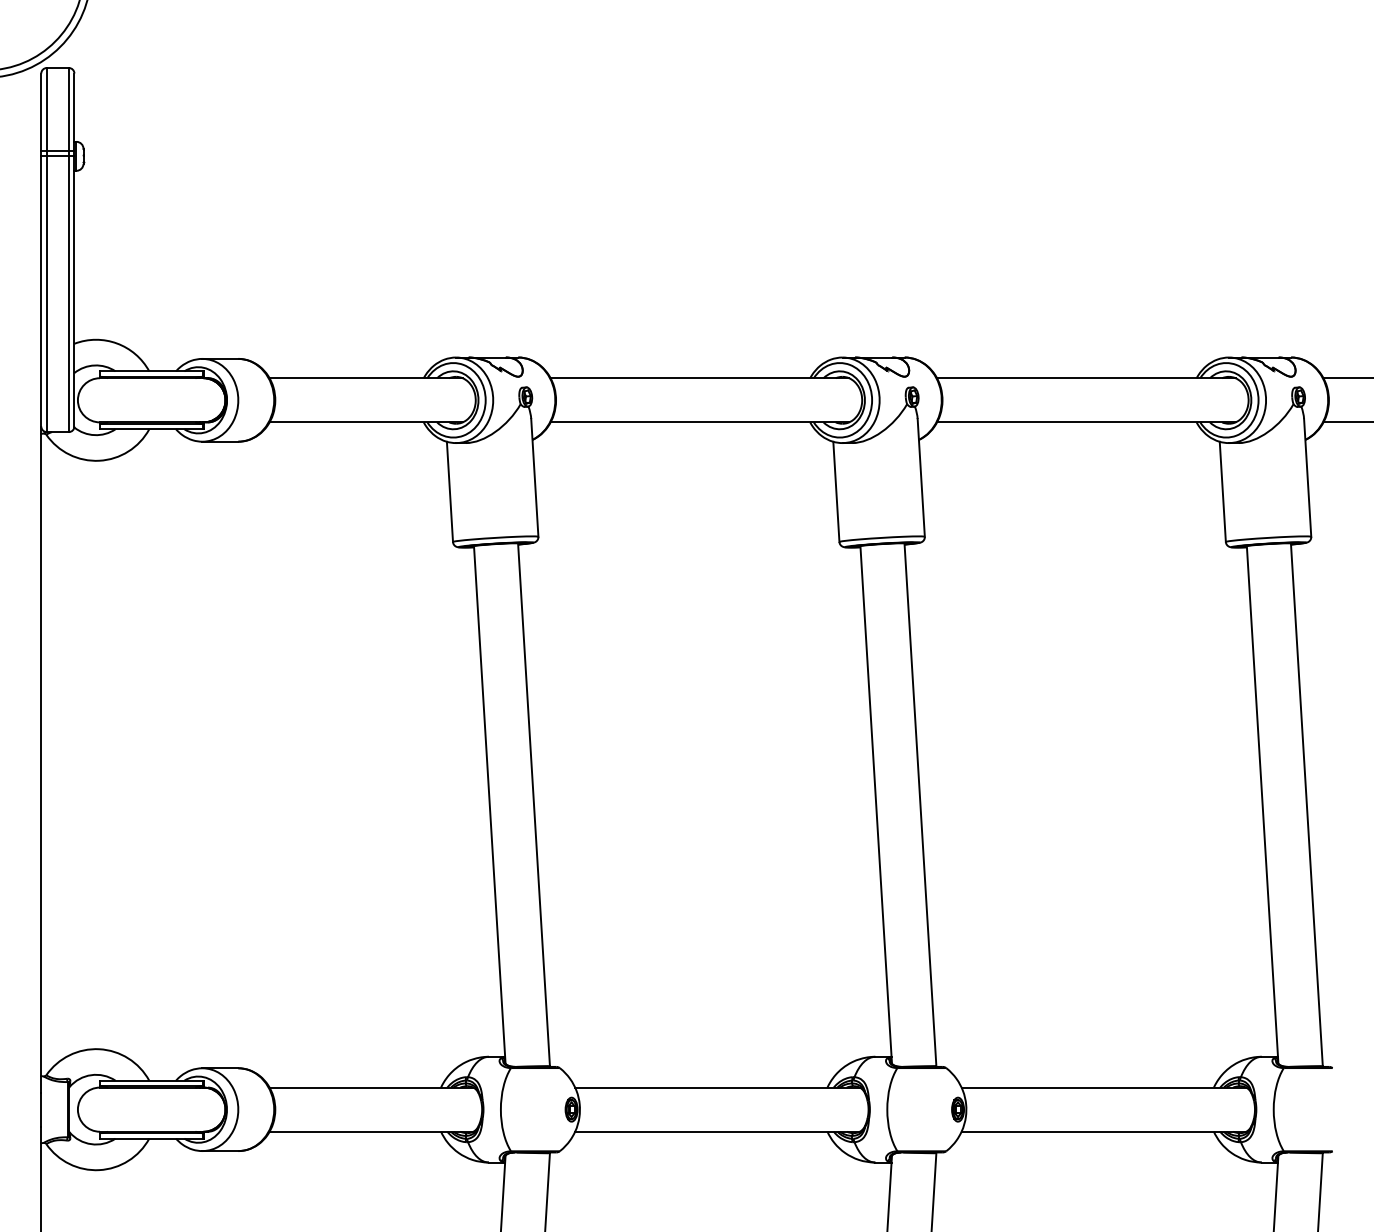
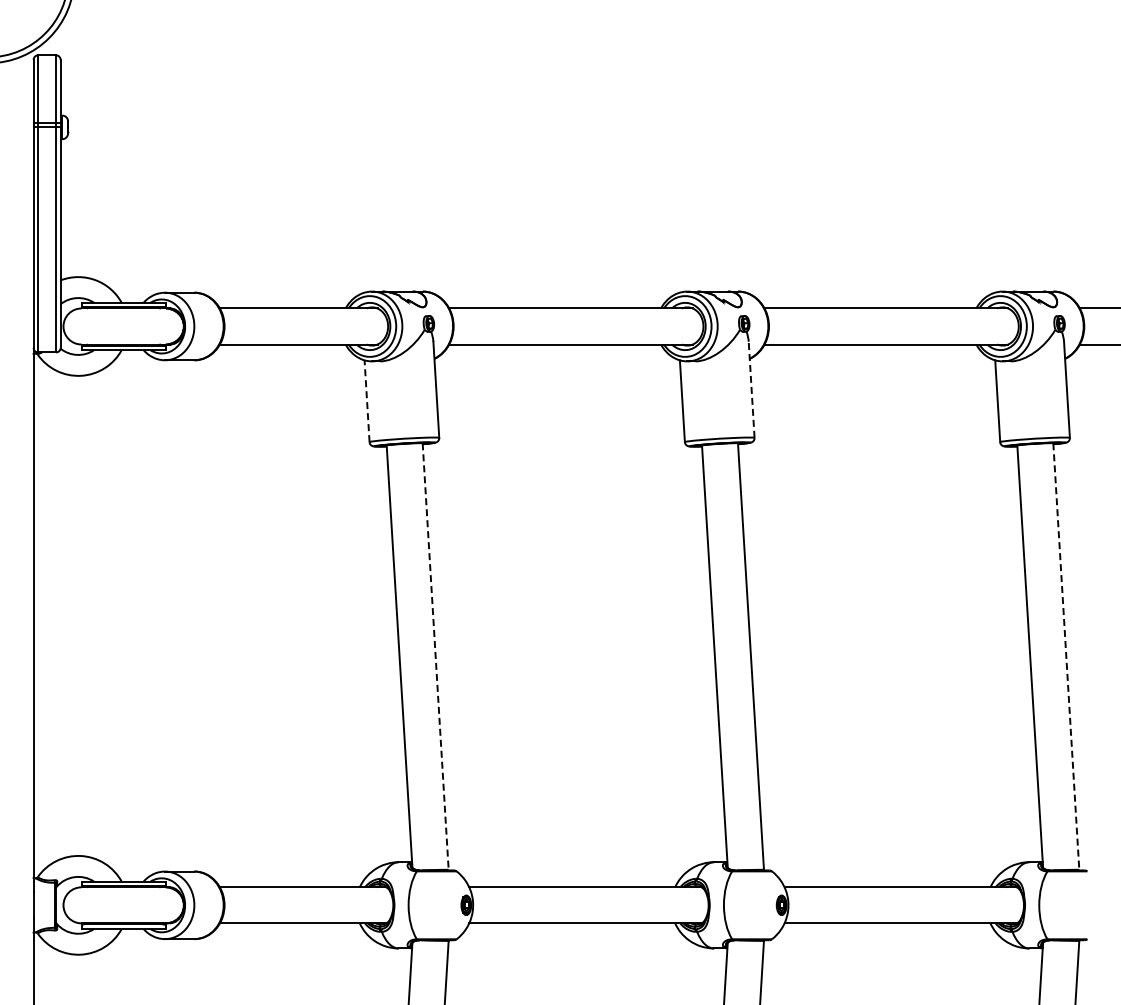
line: (921, 477) -> (751, 389), solid -> dashed
line: (450, 492) -> (367, 401), solid -> dashed
line: (533, 804) -> (435, 656), solid -> dashed
line: (1307, 804) -> (1066, 656), solid -> dashed

